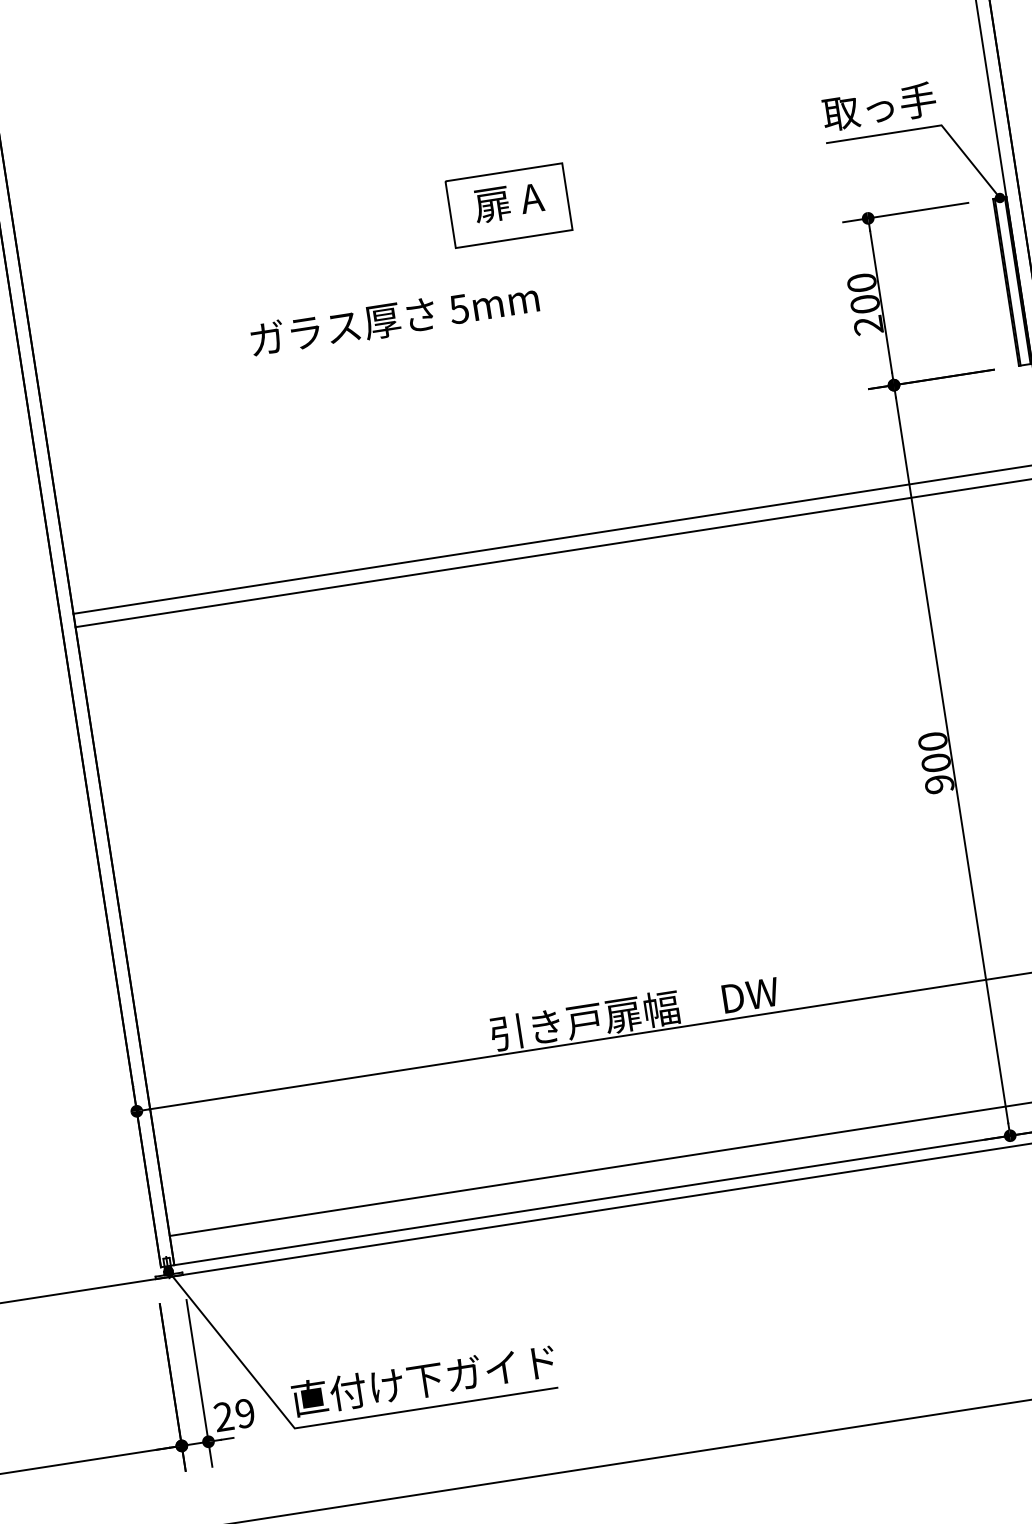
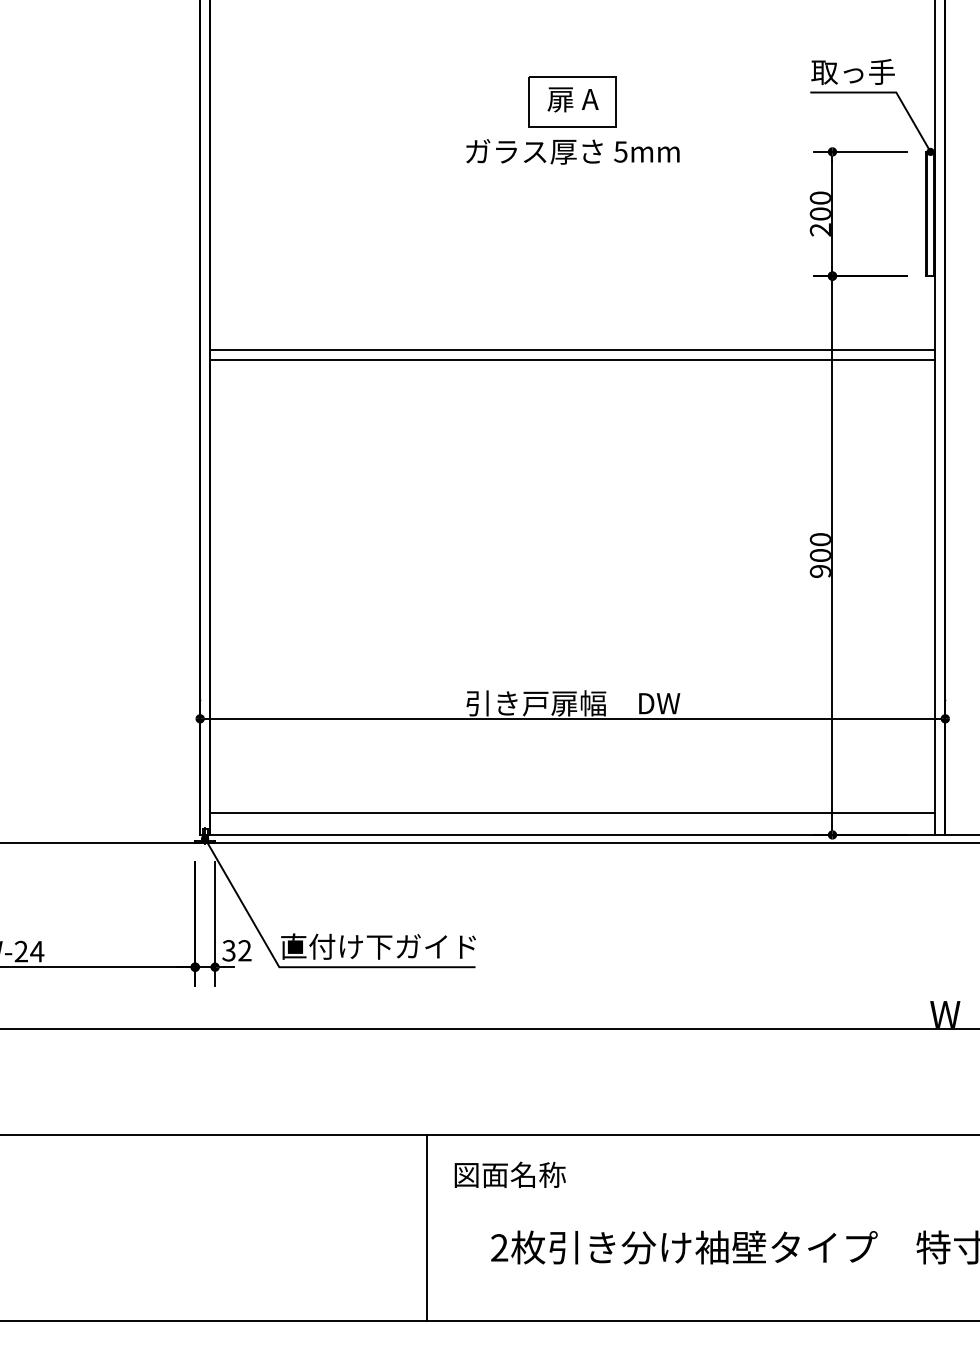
text: (394, 318) -> (572, 151), moved
text: (233, 1414) -> (236, 950), 29 -> 32

